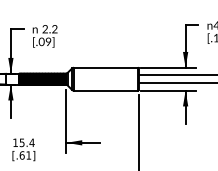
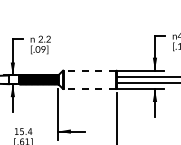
line: (105, 67) -> (89, 70), solid -> dashed
line: (105, 91) -> (89, 89), solid -> dashed

